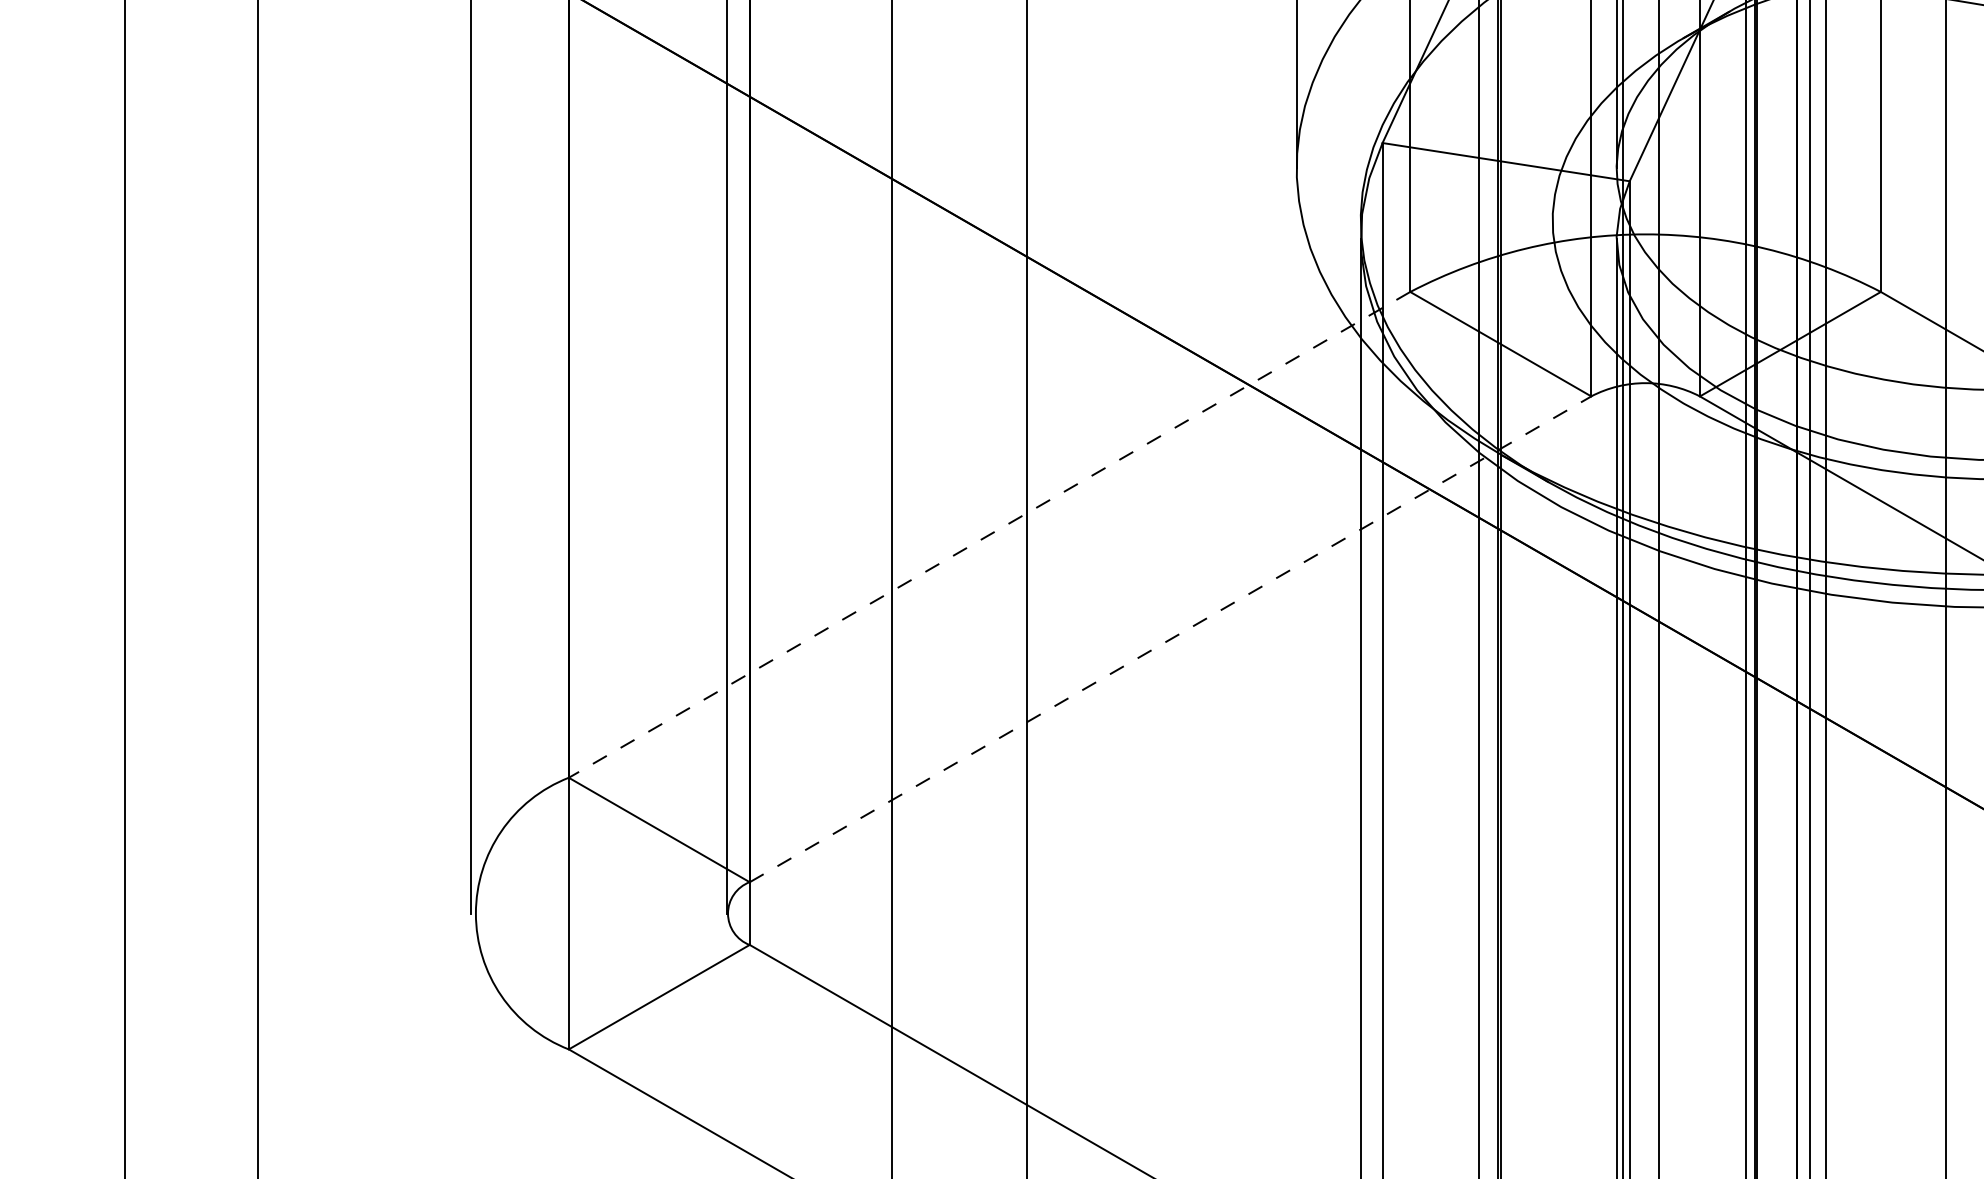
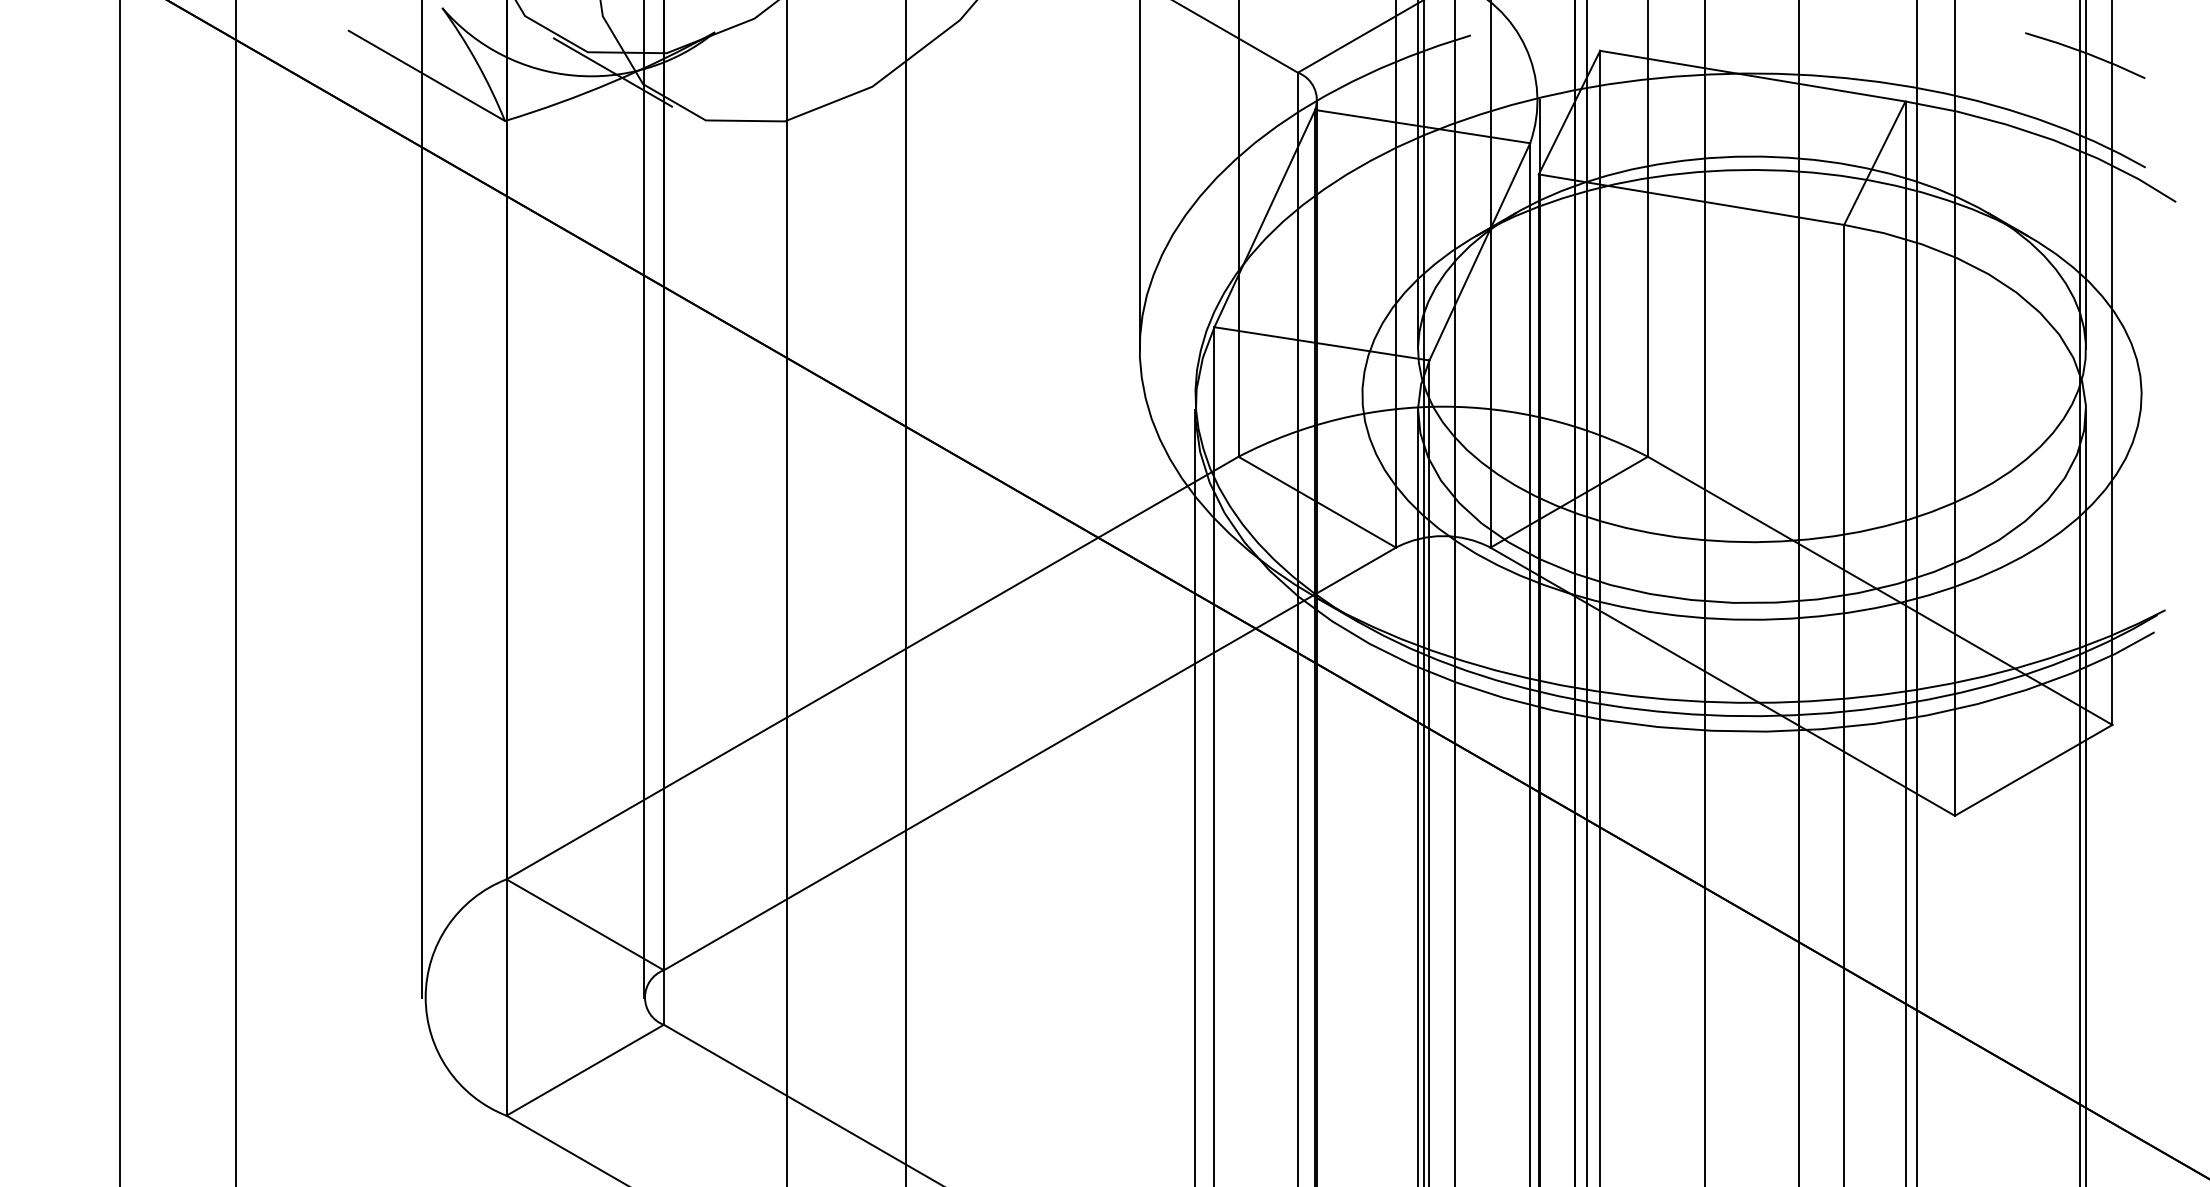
line: (989, 535) -> (872, 668), dashed -> solid
line: (1169, 638) -> (1029, 758), dashed -> solid

